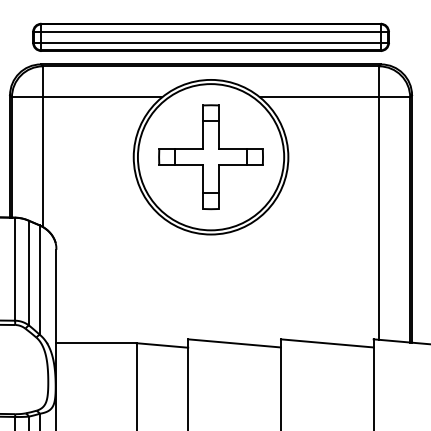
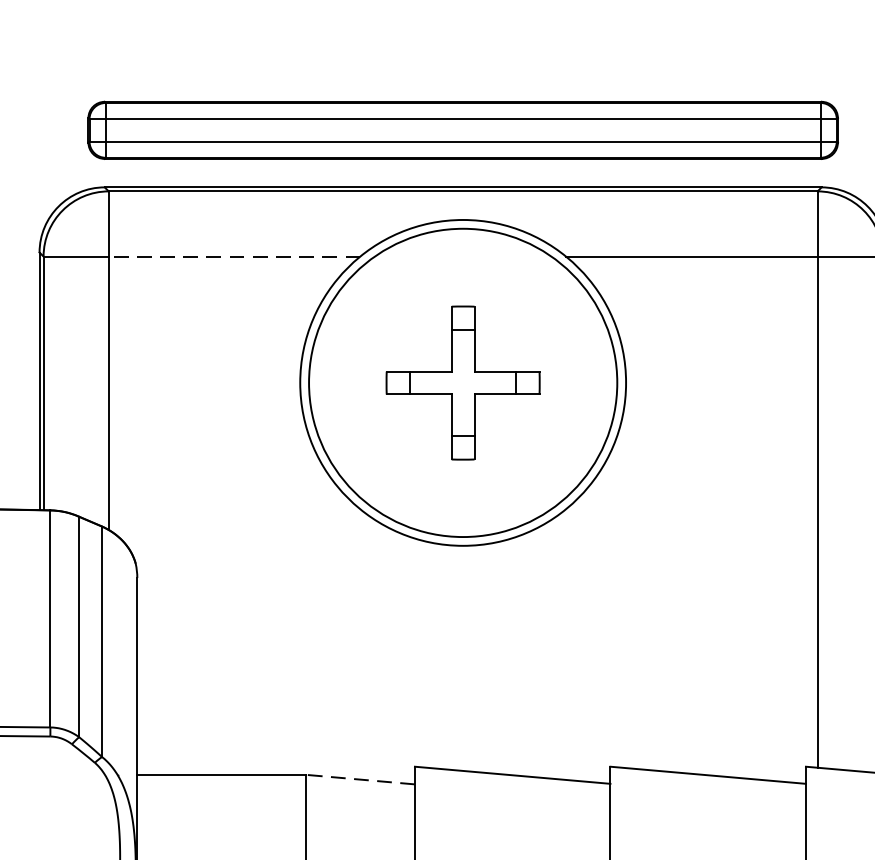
line: (102, 97) -> (234, 257), solid -> dashed
part: (210, 157) -> (461, 383), size x0.7
line: (162, 345) -> (360, 779), solid -> dashed

